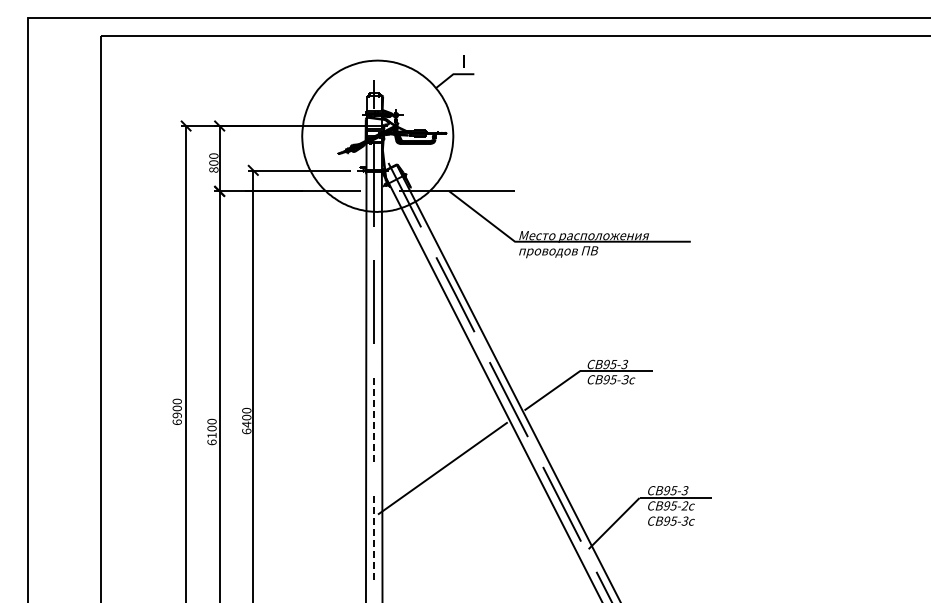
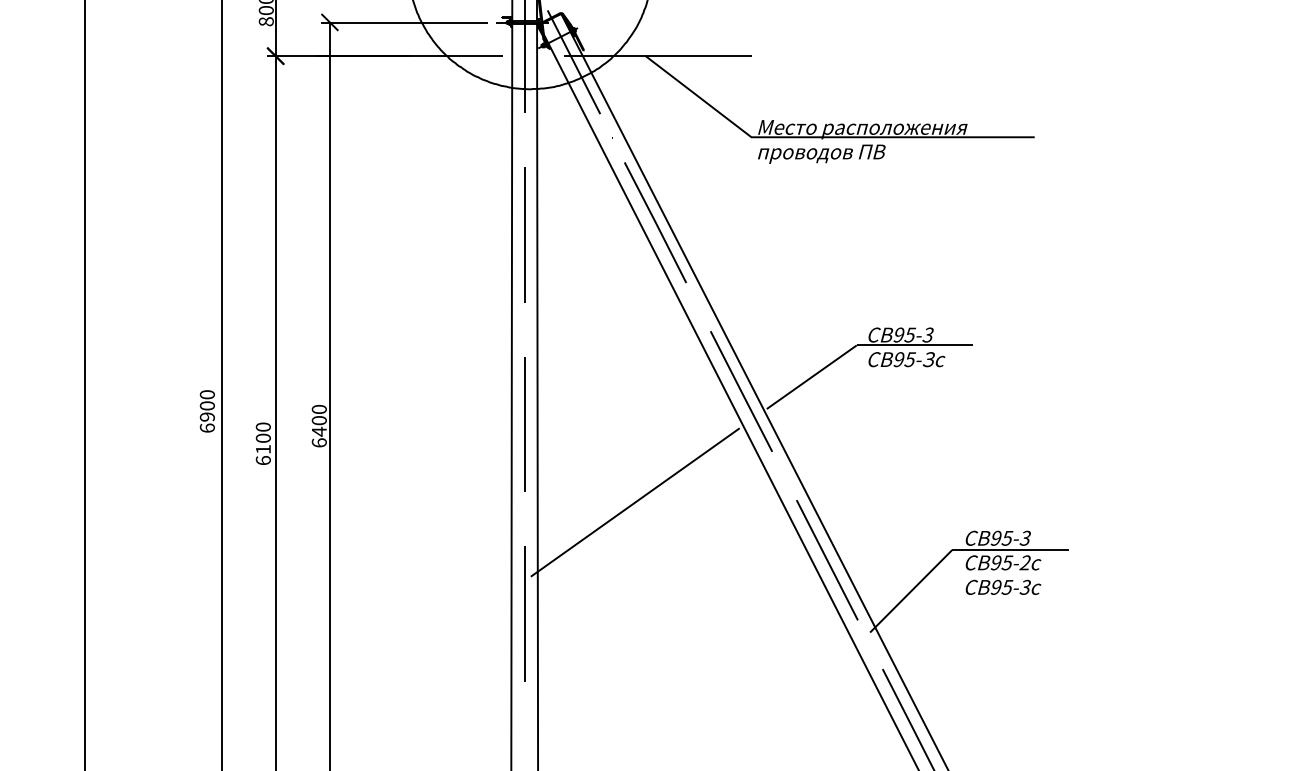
line: (374, 419) -> (525, 423), dashed -> solid
line: (374, 538) -> (525, 615), dashed -> solid

